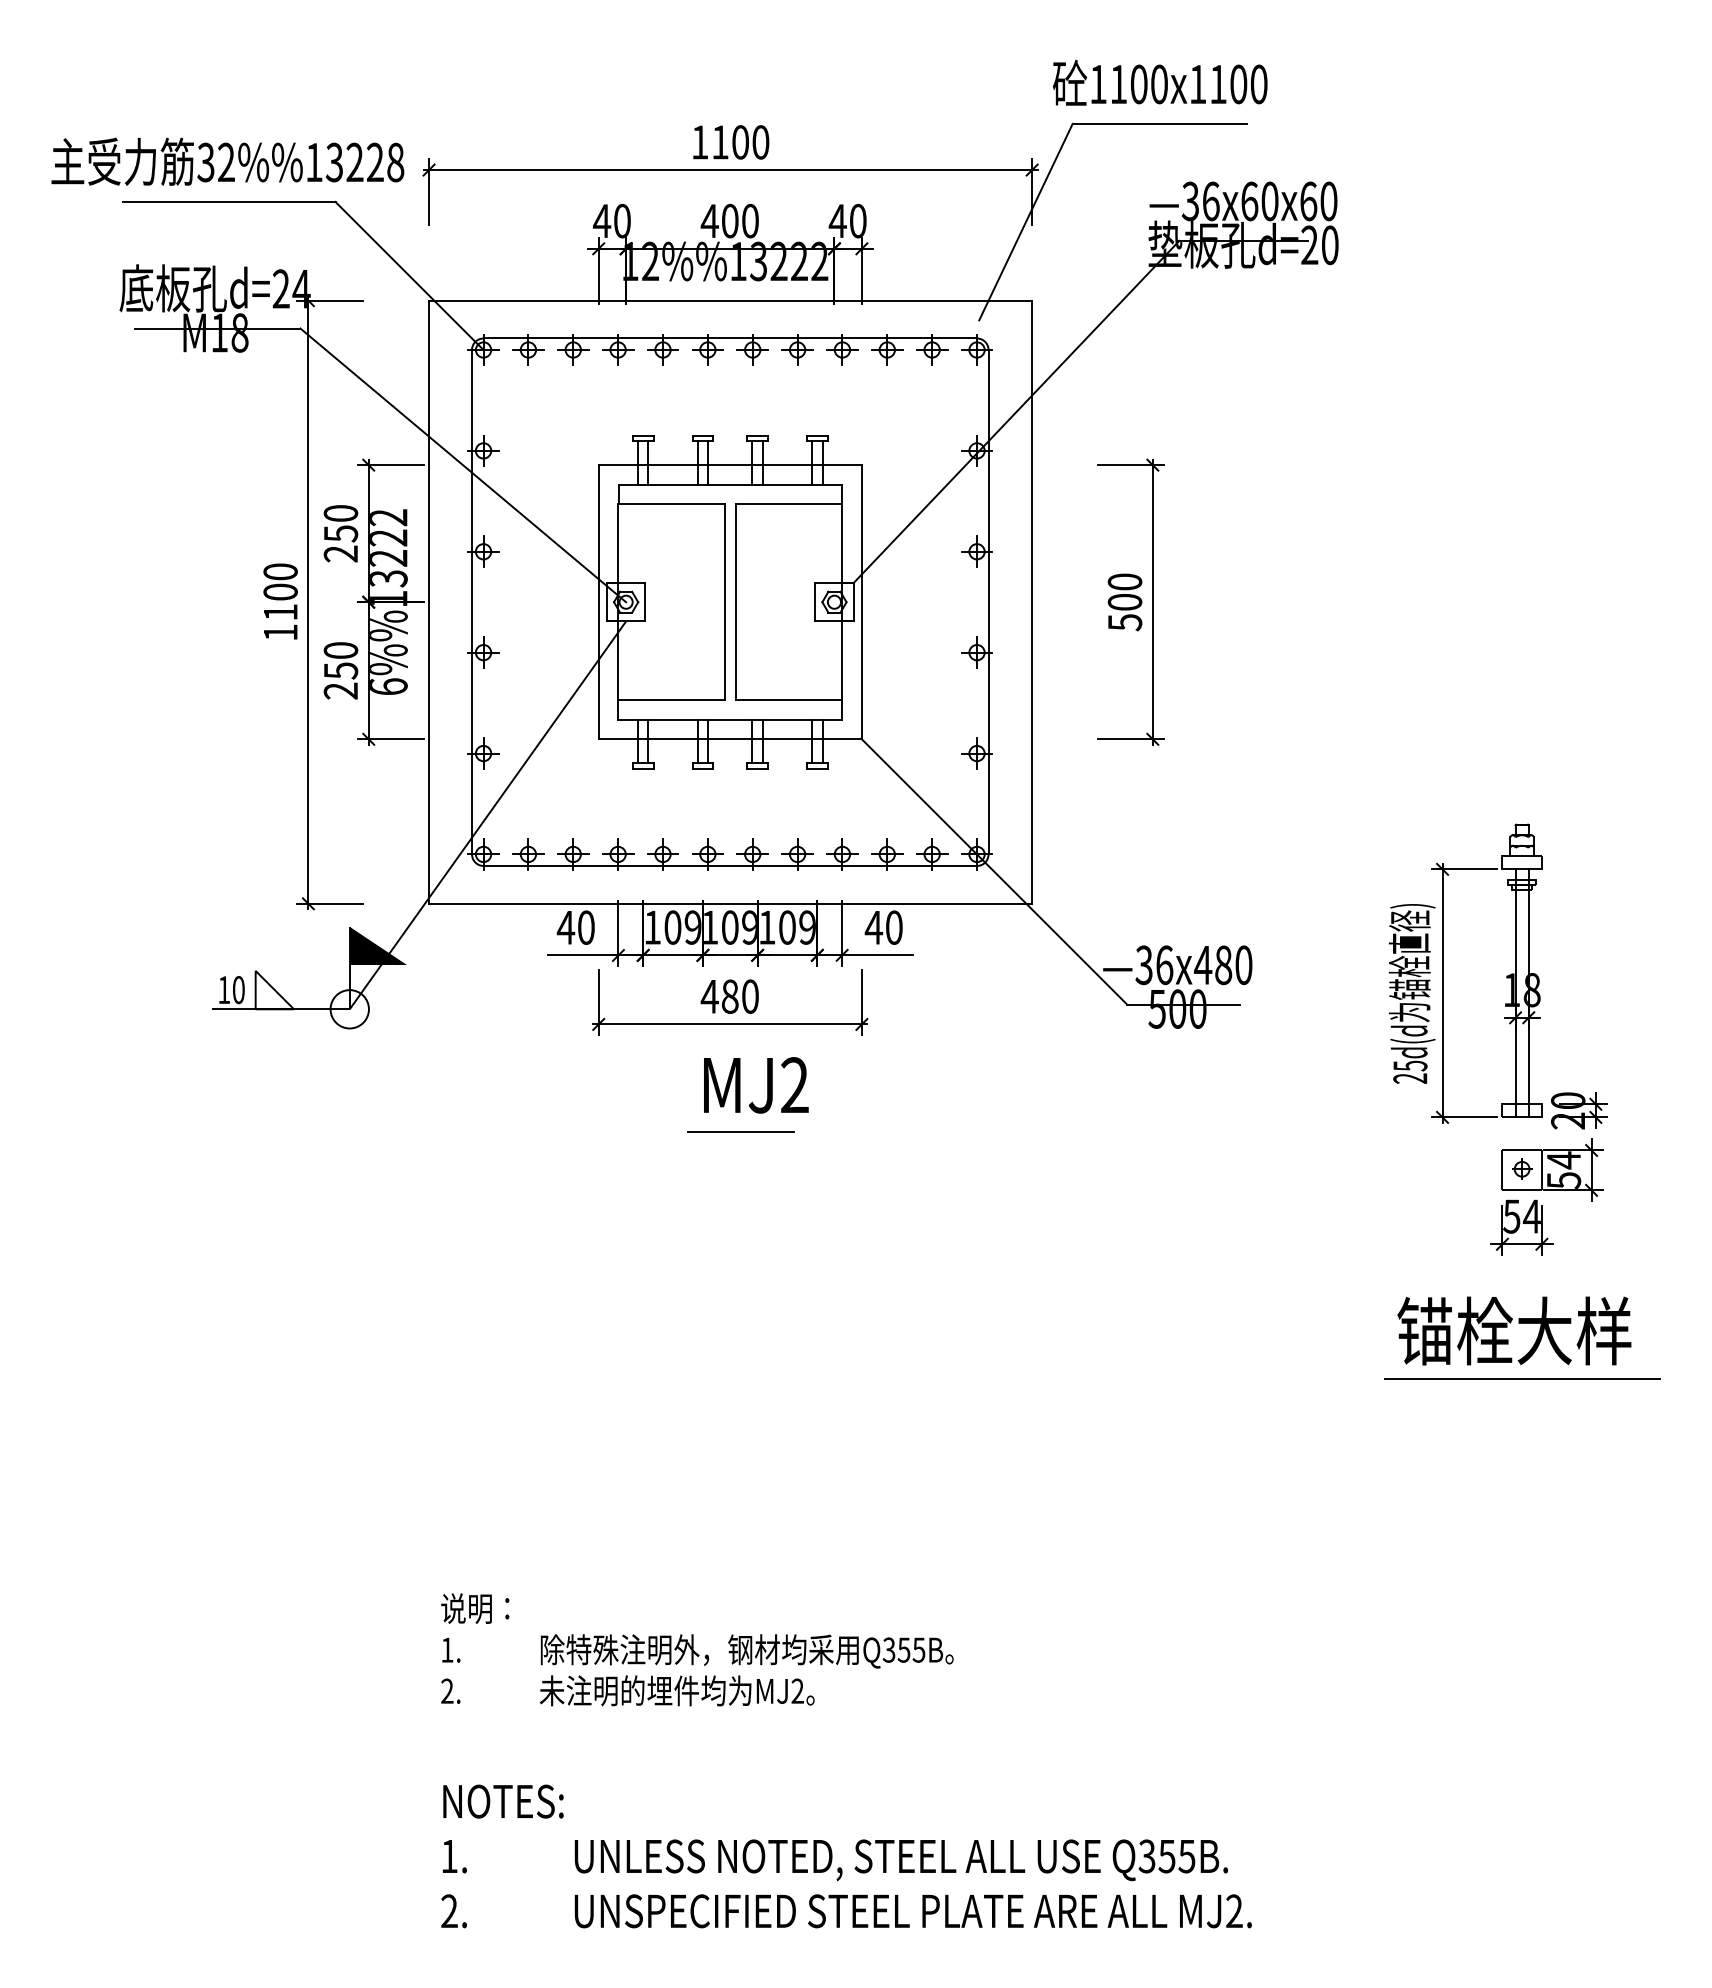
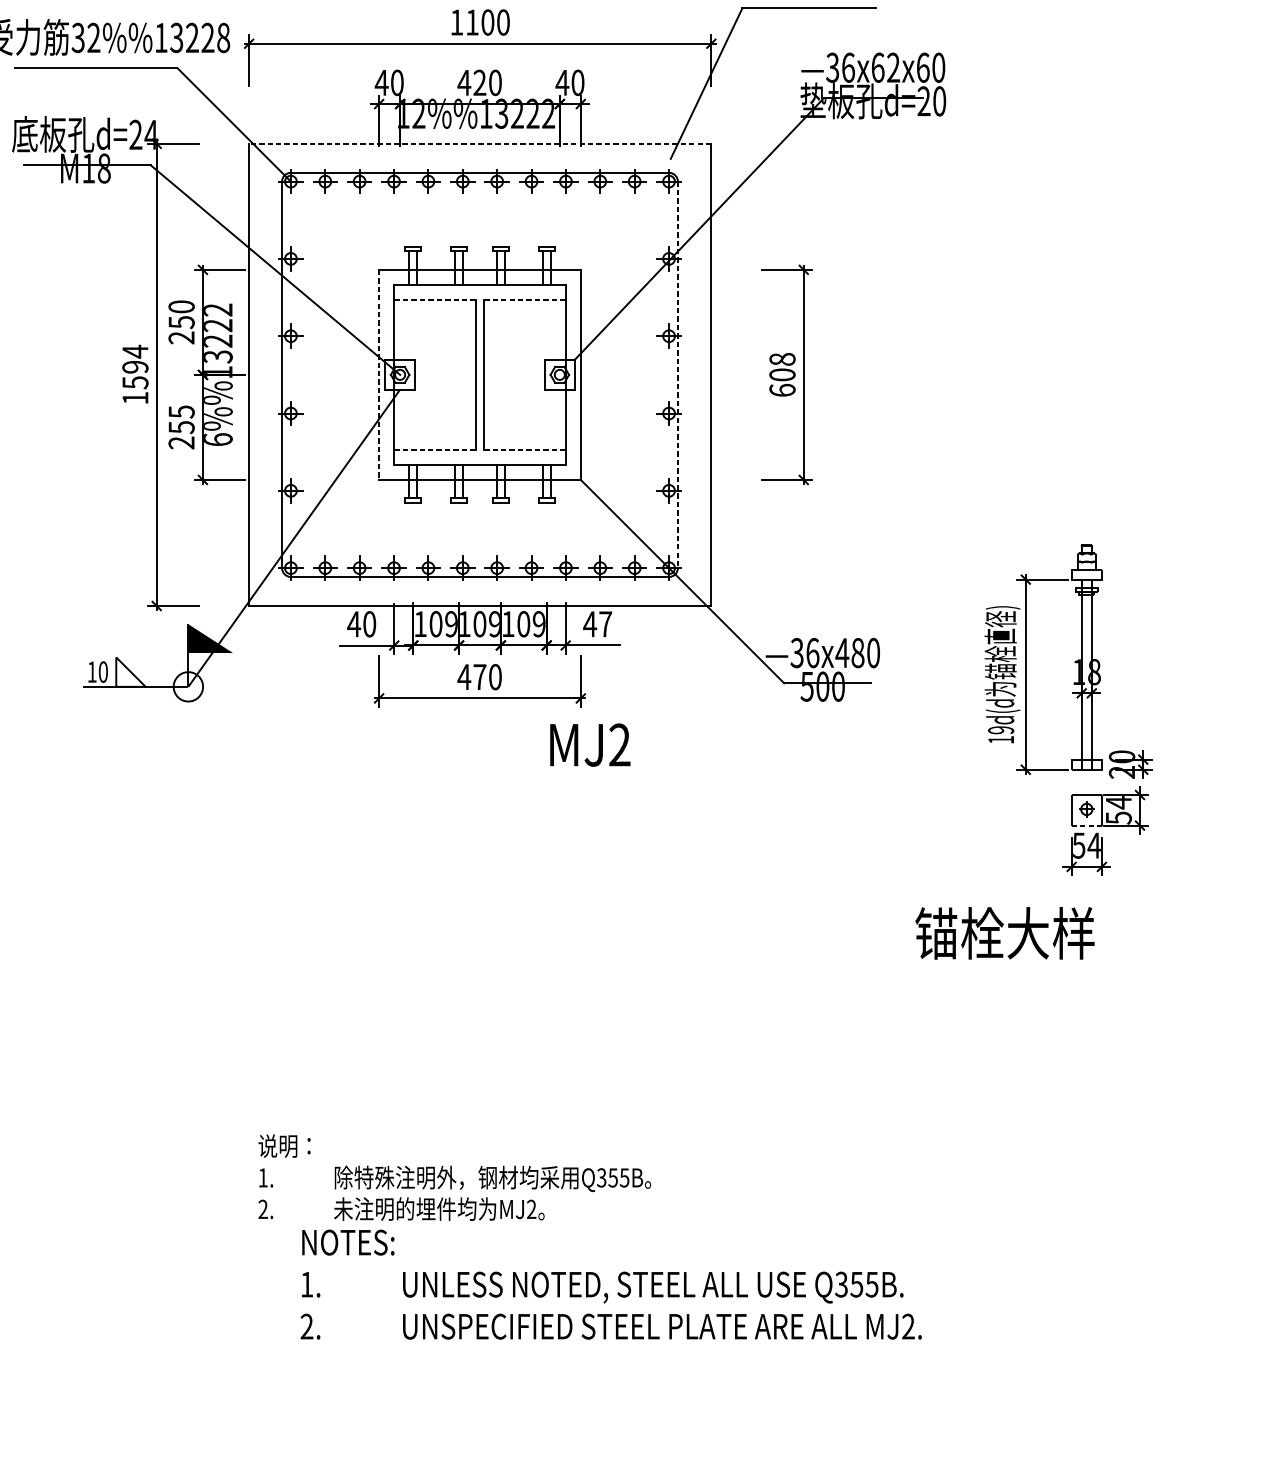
text: (1269, 201) -> (893, 67), 36x60x60 -> 36x62x60
text: (729, 221) -> (479, 83), 400 -> 420
line: (730, 300) -> (480, 143), solid -> dashed
line: (671, 504) -> (434, 300), solid -> dashed
line: (788, 504) -> (524, 300), solid -> dashed
text: (280, 591) -> (135, 366), 1100 -> 1594
line: (598, 602) -> (378, 375), solid -> dashed
line: (988, 602) -> (677, 375), solid -> dashed
text: (1124, 602) -> (782, 375), 500 -> 608
text: (340, 650) -> (181, 411), 250 -> 255
line: (672, 700) -> (435, 450), solid -> dashed
line: (789, 700) -> (525, 450), solid -> dashed
text: (894, 927) -> (605, 624), 40 -> 47
text: (729, 996) -> (479, 677), 480 -> 470
text: (1410, 1071) -> (1001, 734), 25d(d -> 19d(d
text: (756, 1085) -> (590, 745), moved
line: (740, 1132) -> (487, 781), removed
line: (1522, 1190) -> (1087, 825), solid -> dashed
text: (1514, 1330) -> (1005, 932), moved
line: (1522, 1378) -> (1087, 969), removed
text: (846, 1856) -> (611, 1284), moved

